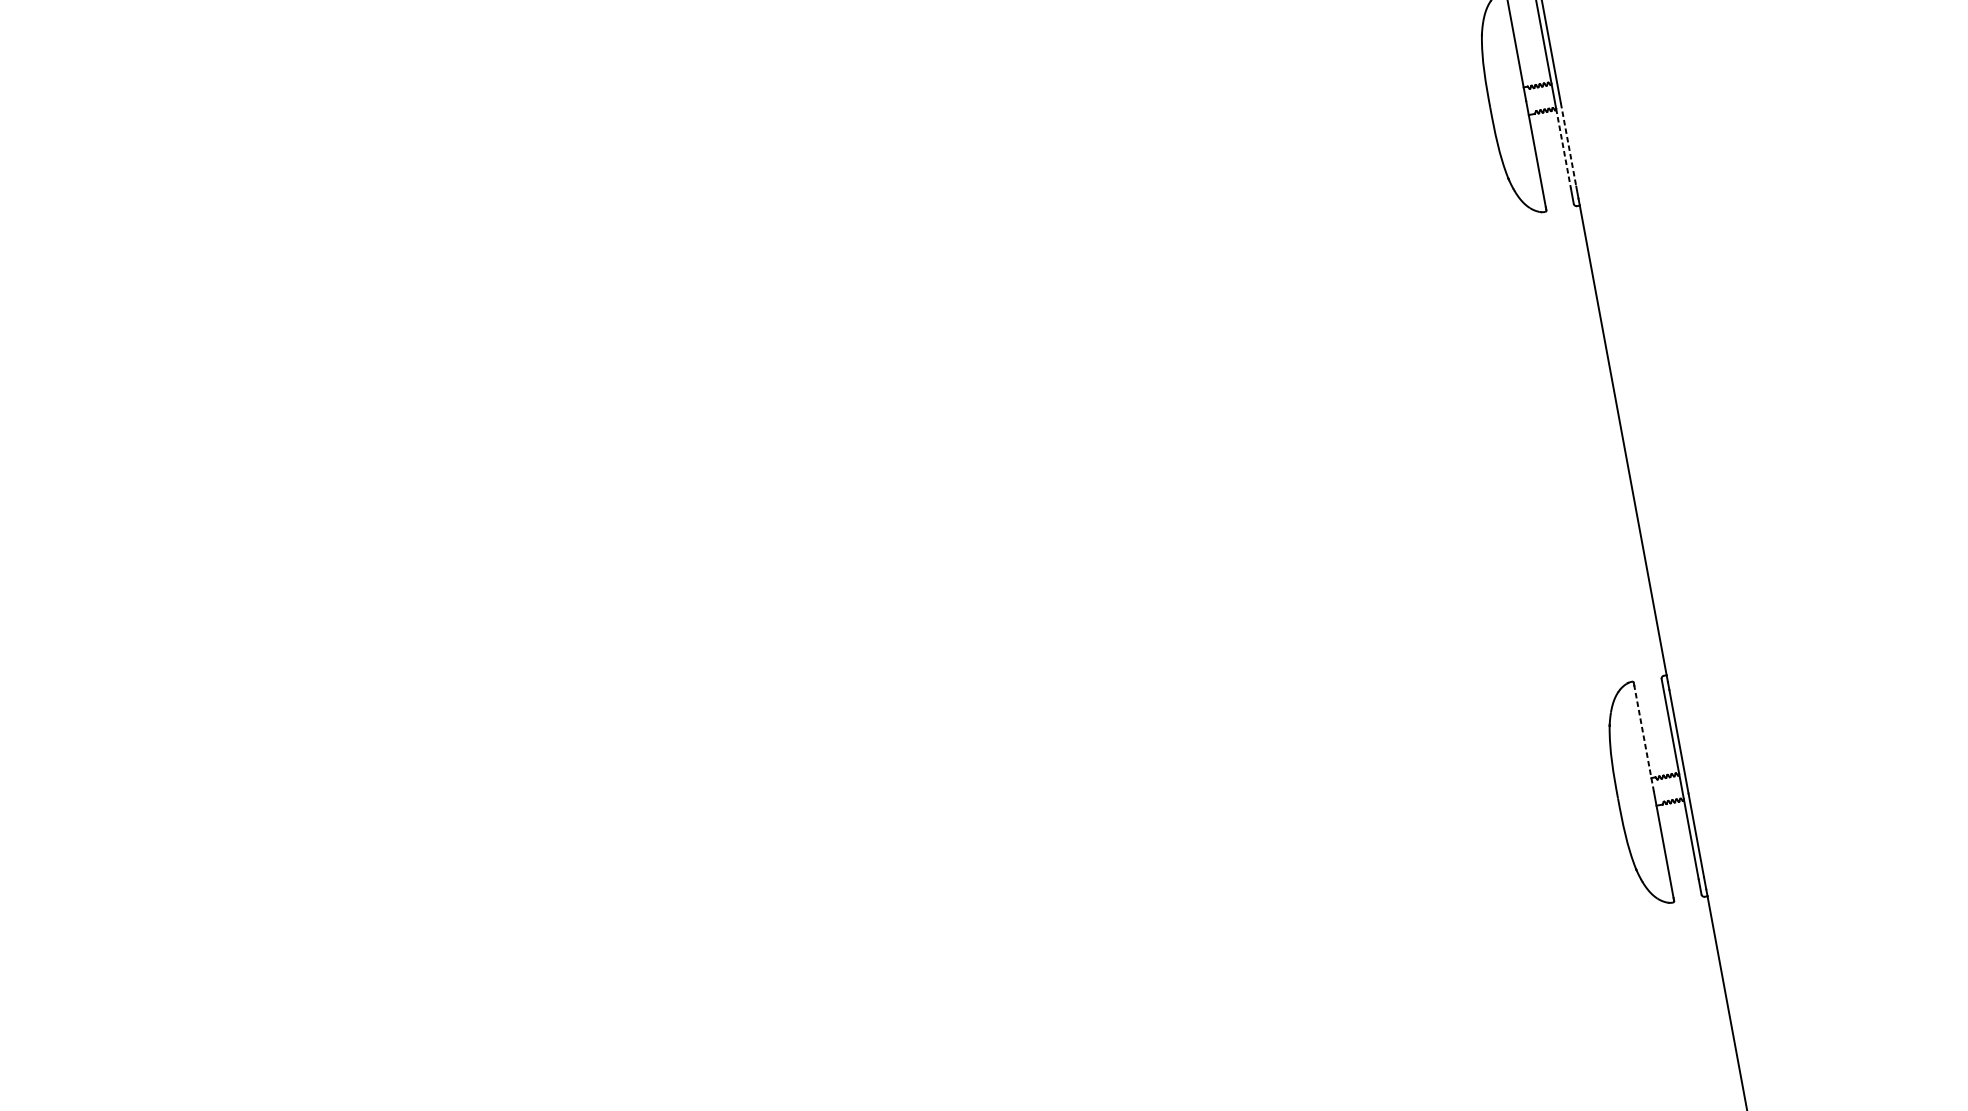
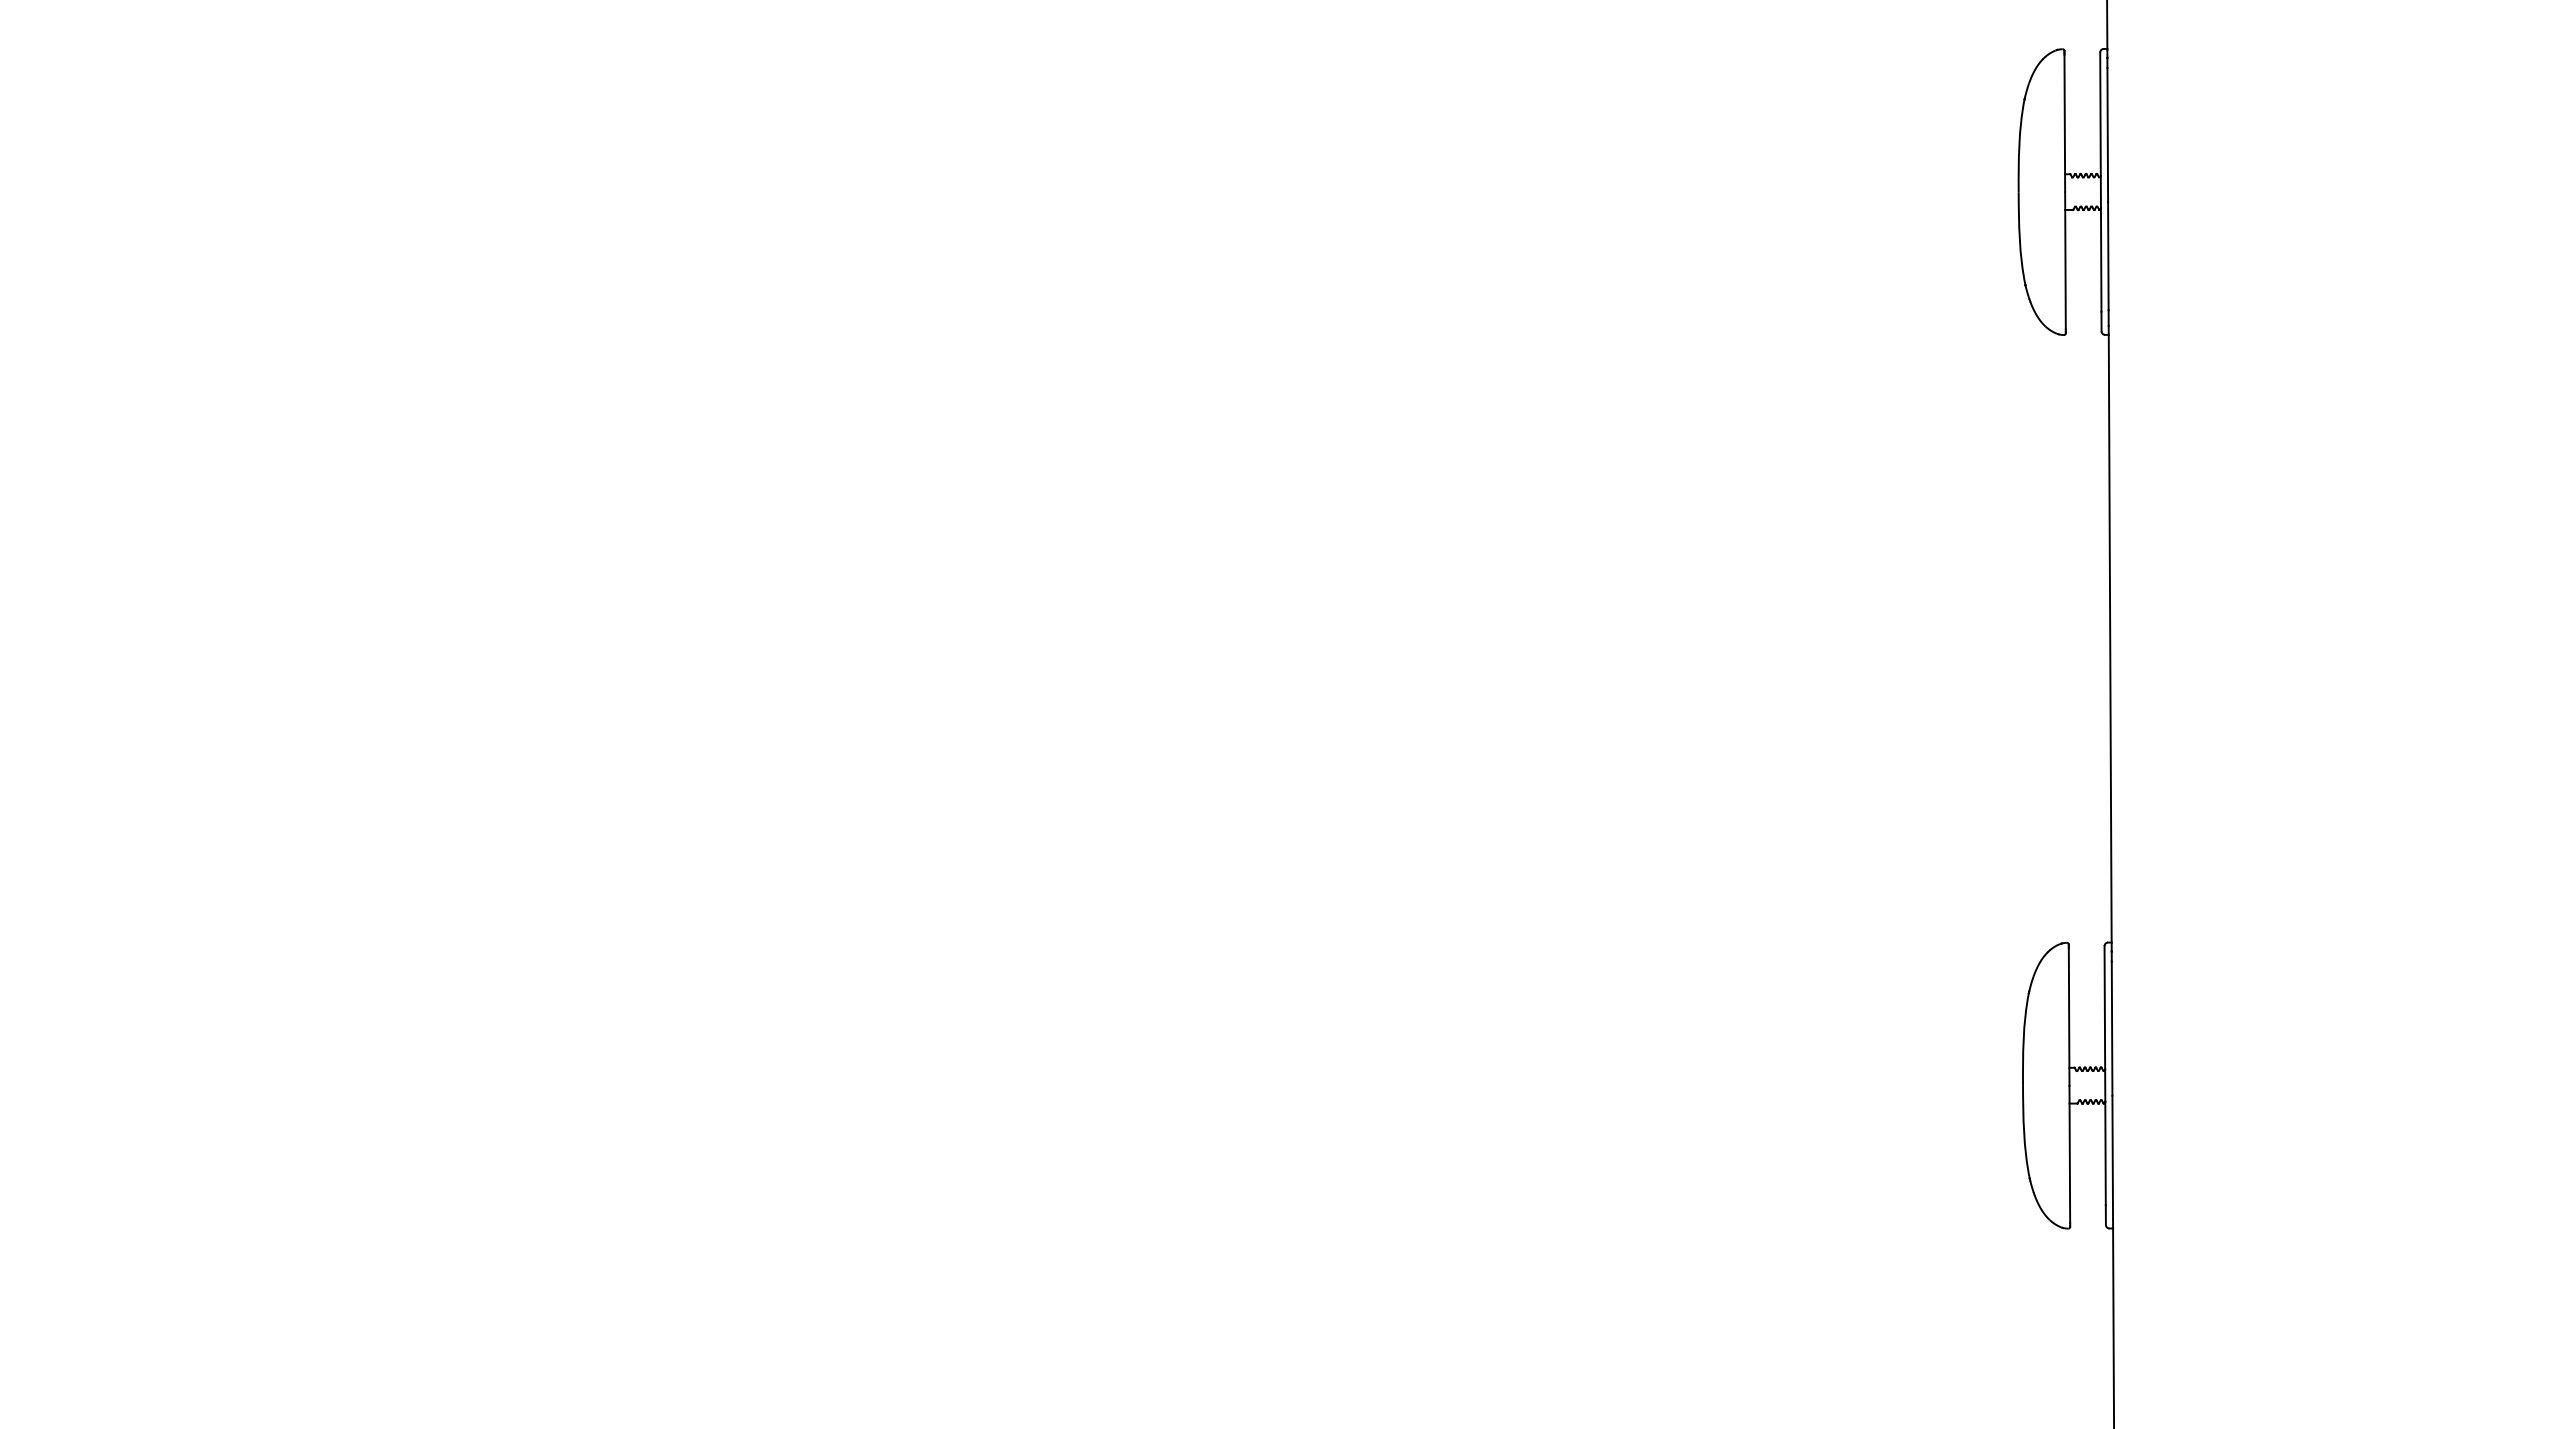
line: (1568, 145) -> (2108, 256), dashed -> solid
line: (1563, 148) -> (2101, 259), dashed -> solid
line: (1644, 737) -> (2069, 1015), dashed -> solid

